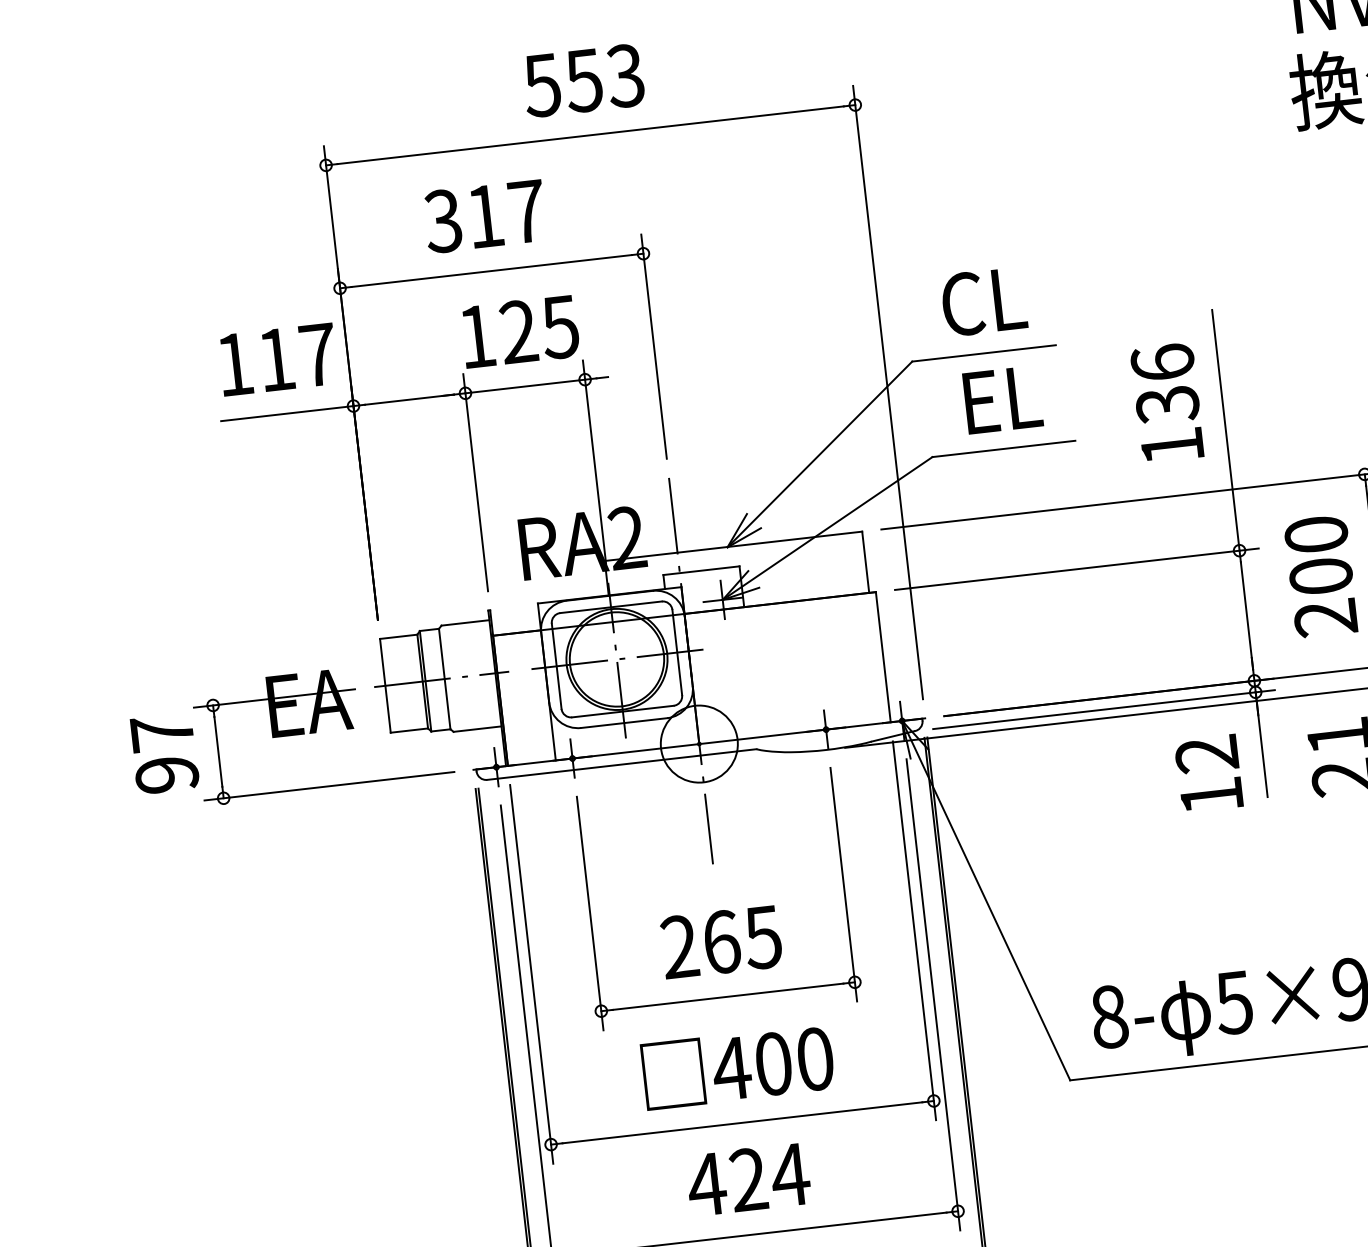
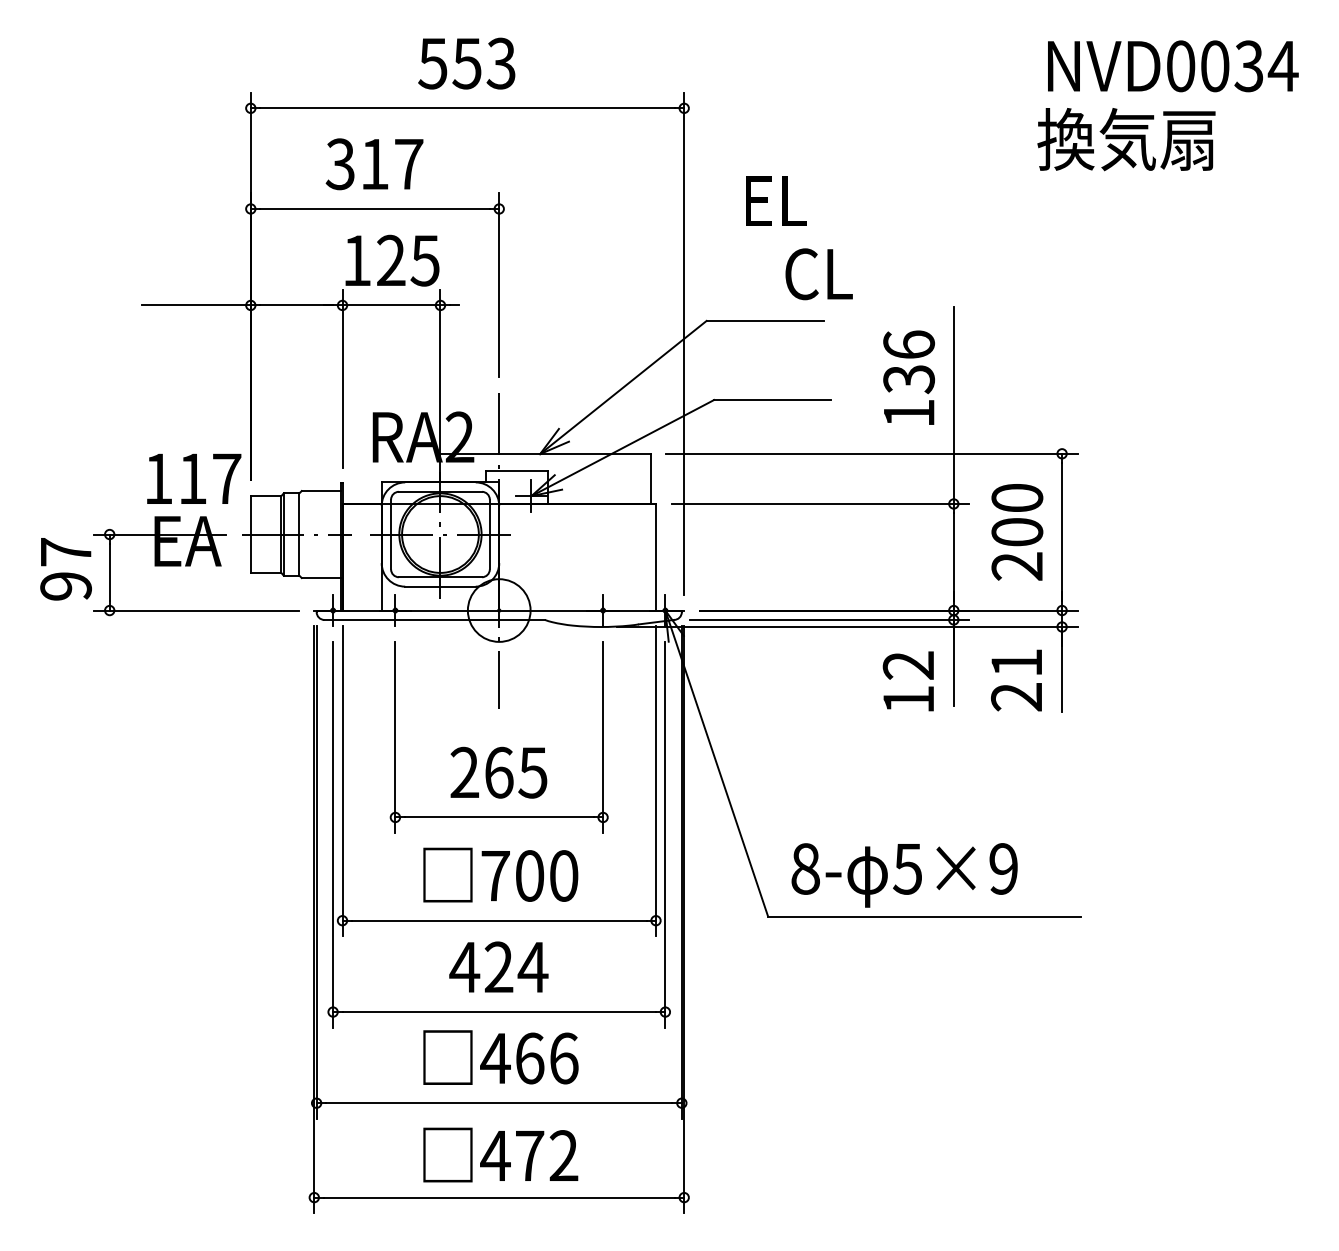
text: (983, 302) -> (818, 274), moved
text: (278, 359) -> (194, 478), moved
text: (1002, 398) -> (776, 200), moved
text: (731, 1069) -> (495, 876), 400 -> 700

